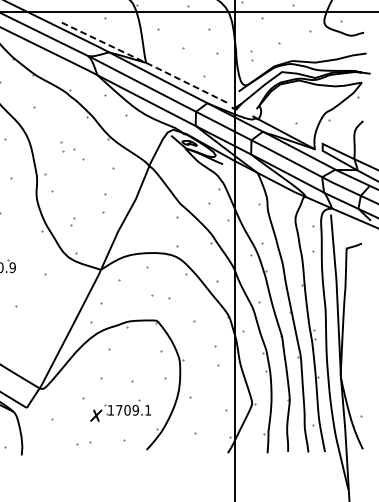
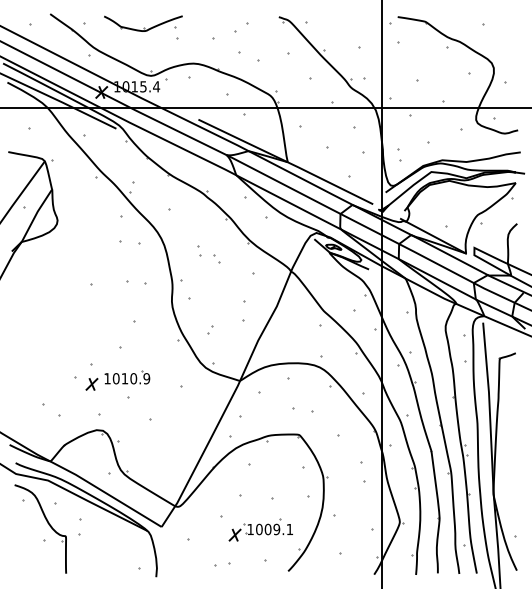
line: (144, 62) -> (286, 161), dashed -> solid
part: (78, 153) -> (216, 258), size x0.62
text: (119, 410) -> (259, 529), 1709.1 -> 1009.1

